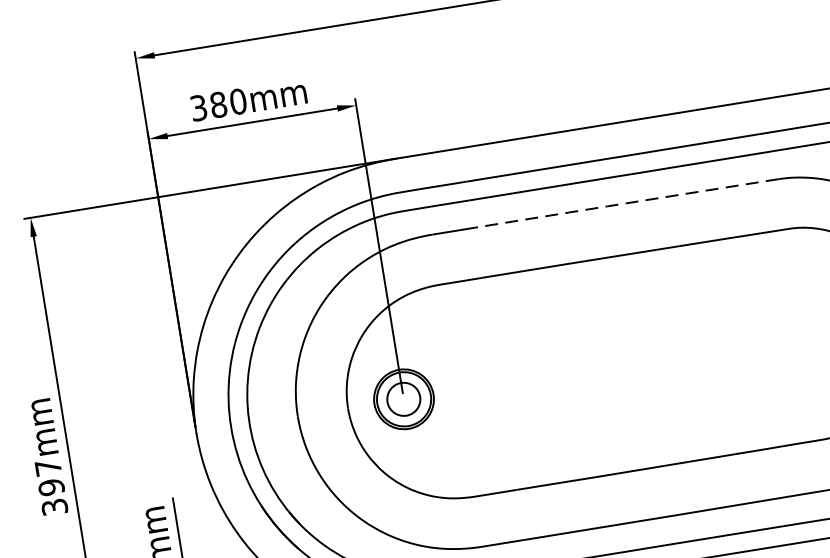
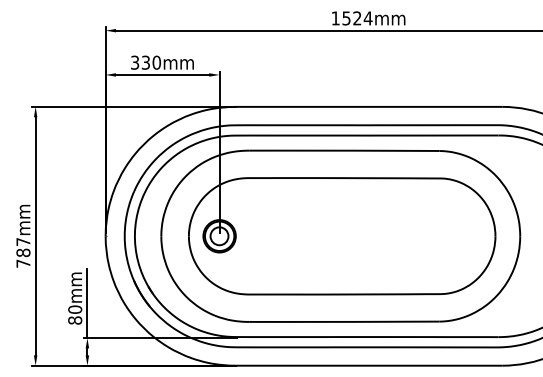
text: (217, 104) -> (145, 62), 380mm -> 330mm
arc: (626, 202) -> (355, 150), dashed -> solid
text: (53, 495) -> (23, 257), 397mm -> 787mm

